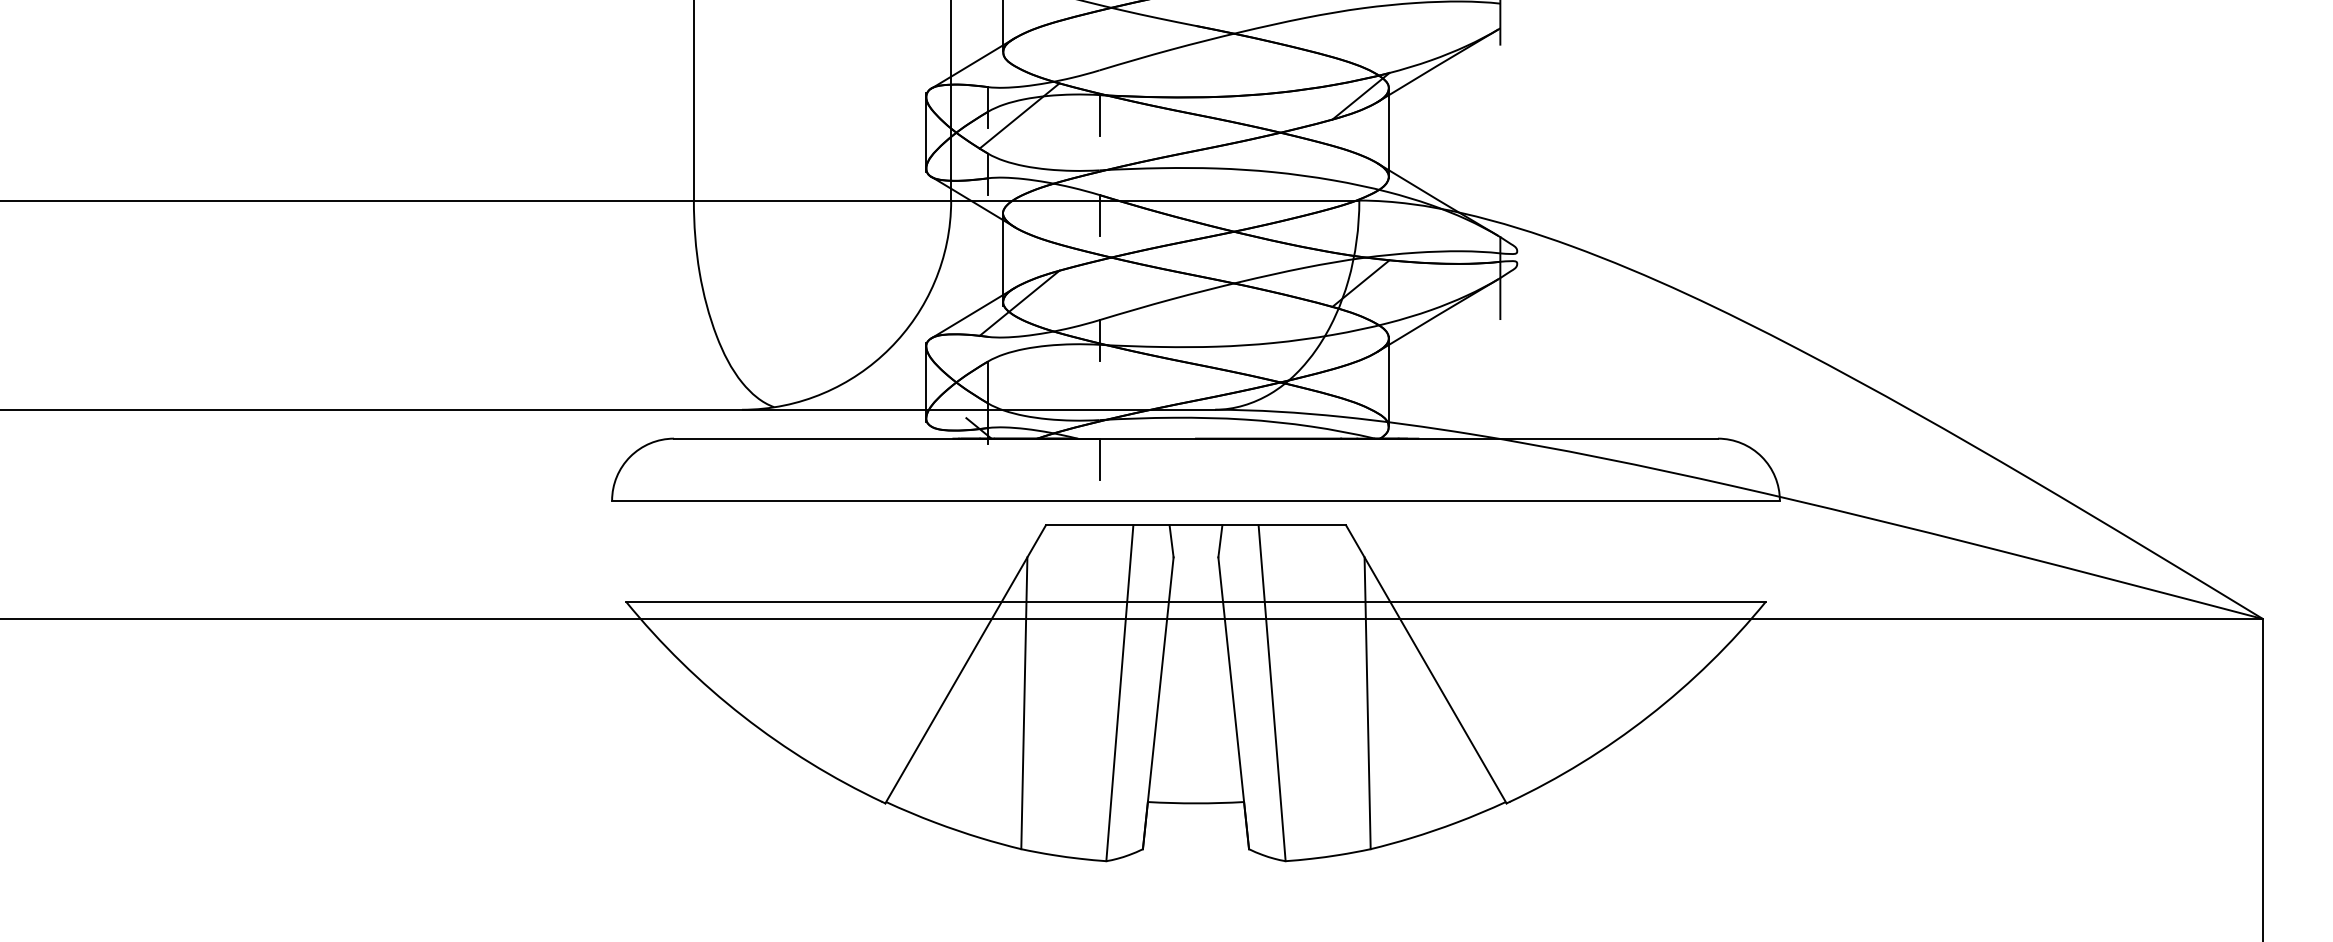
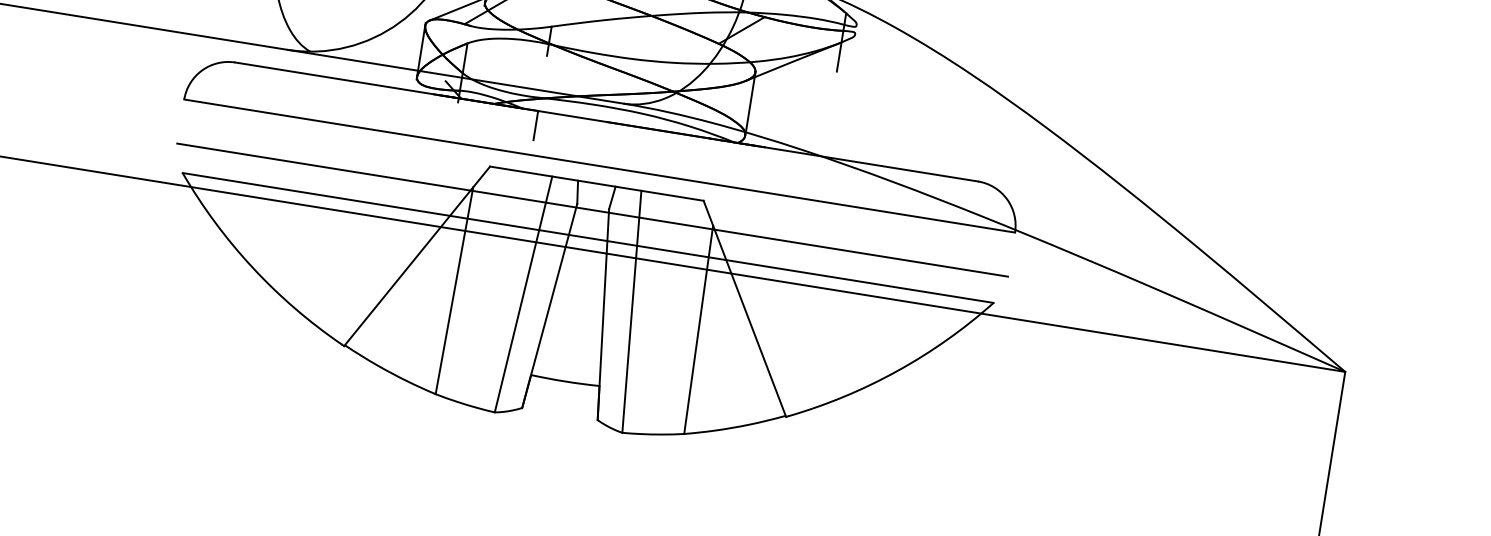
line: (1195, 562) -> (592, 210), added

